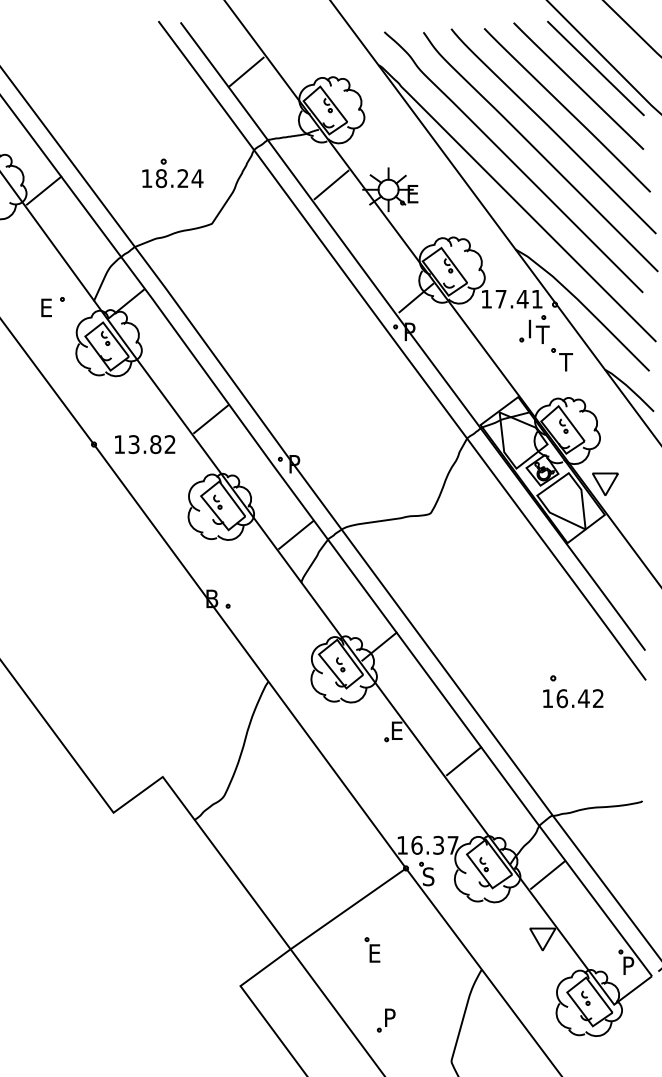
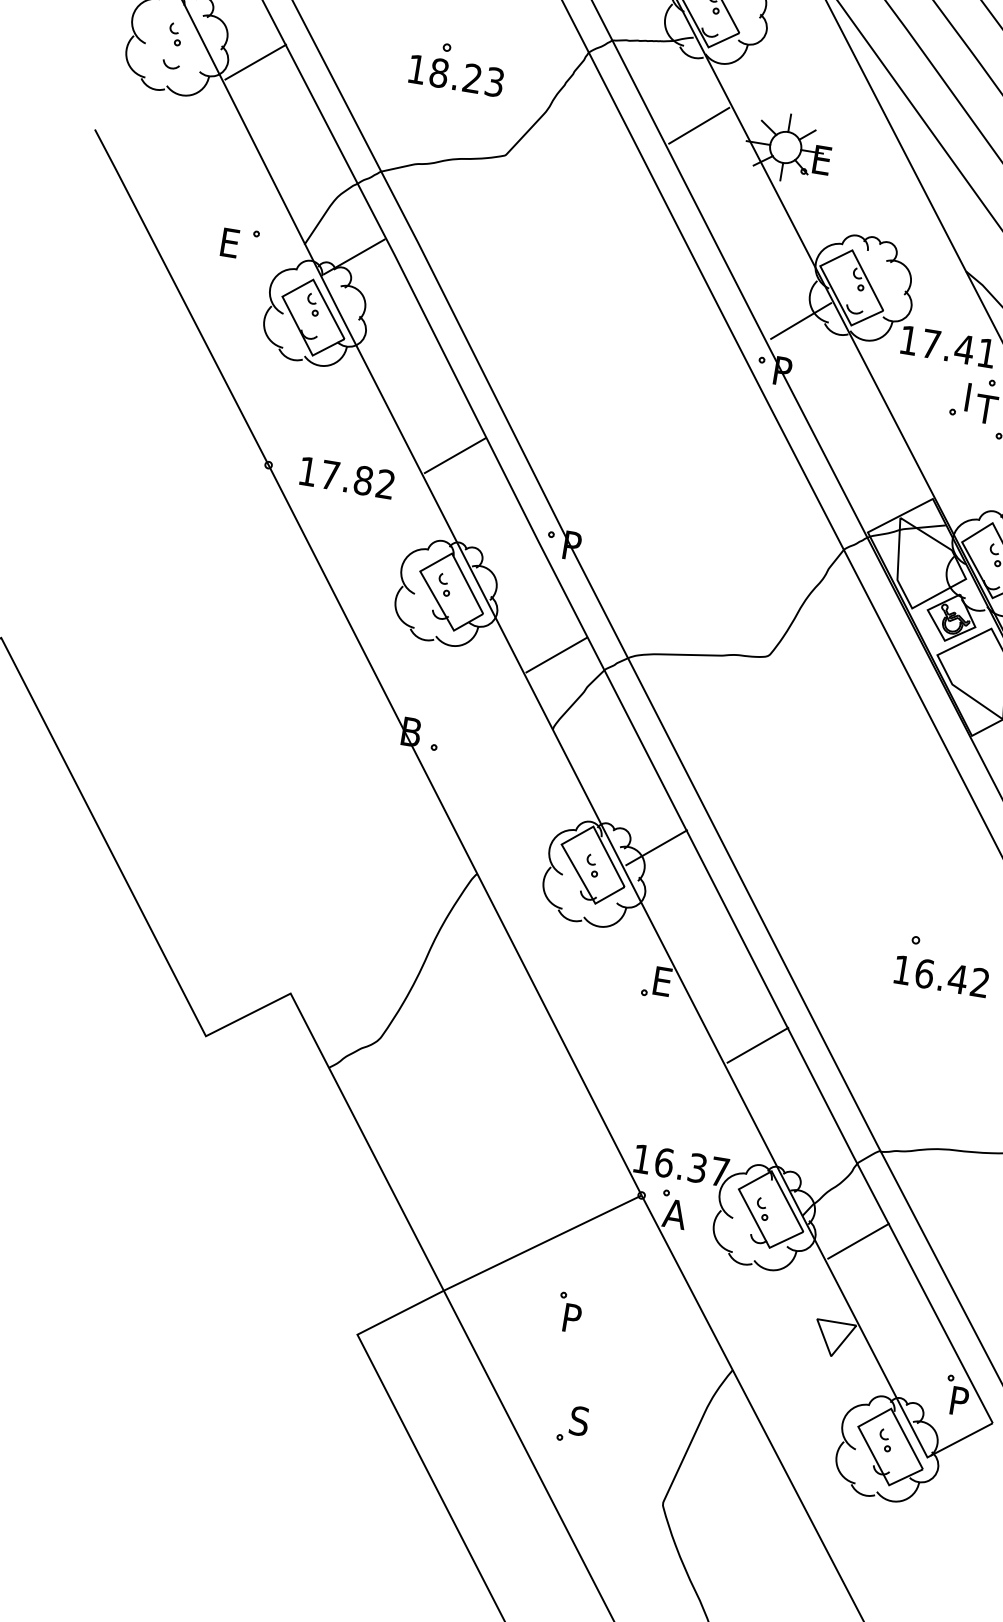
text: (197, 178) -> (494, 82), 18.24 -> 18.23
text: (133, 444) -> (329, 474), 13.82 -> 17.82
text: (428, 876) -> (674, 1213), S -> A
text: (375, 953) -> (573, 1318), E -> P
text: (389, 1017) -> (578, 1420), P -> S

